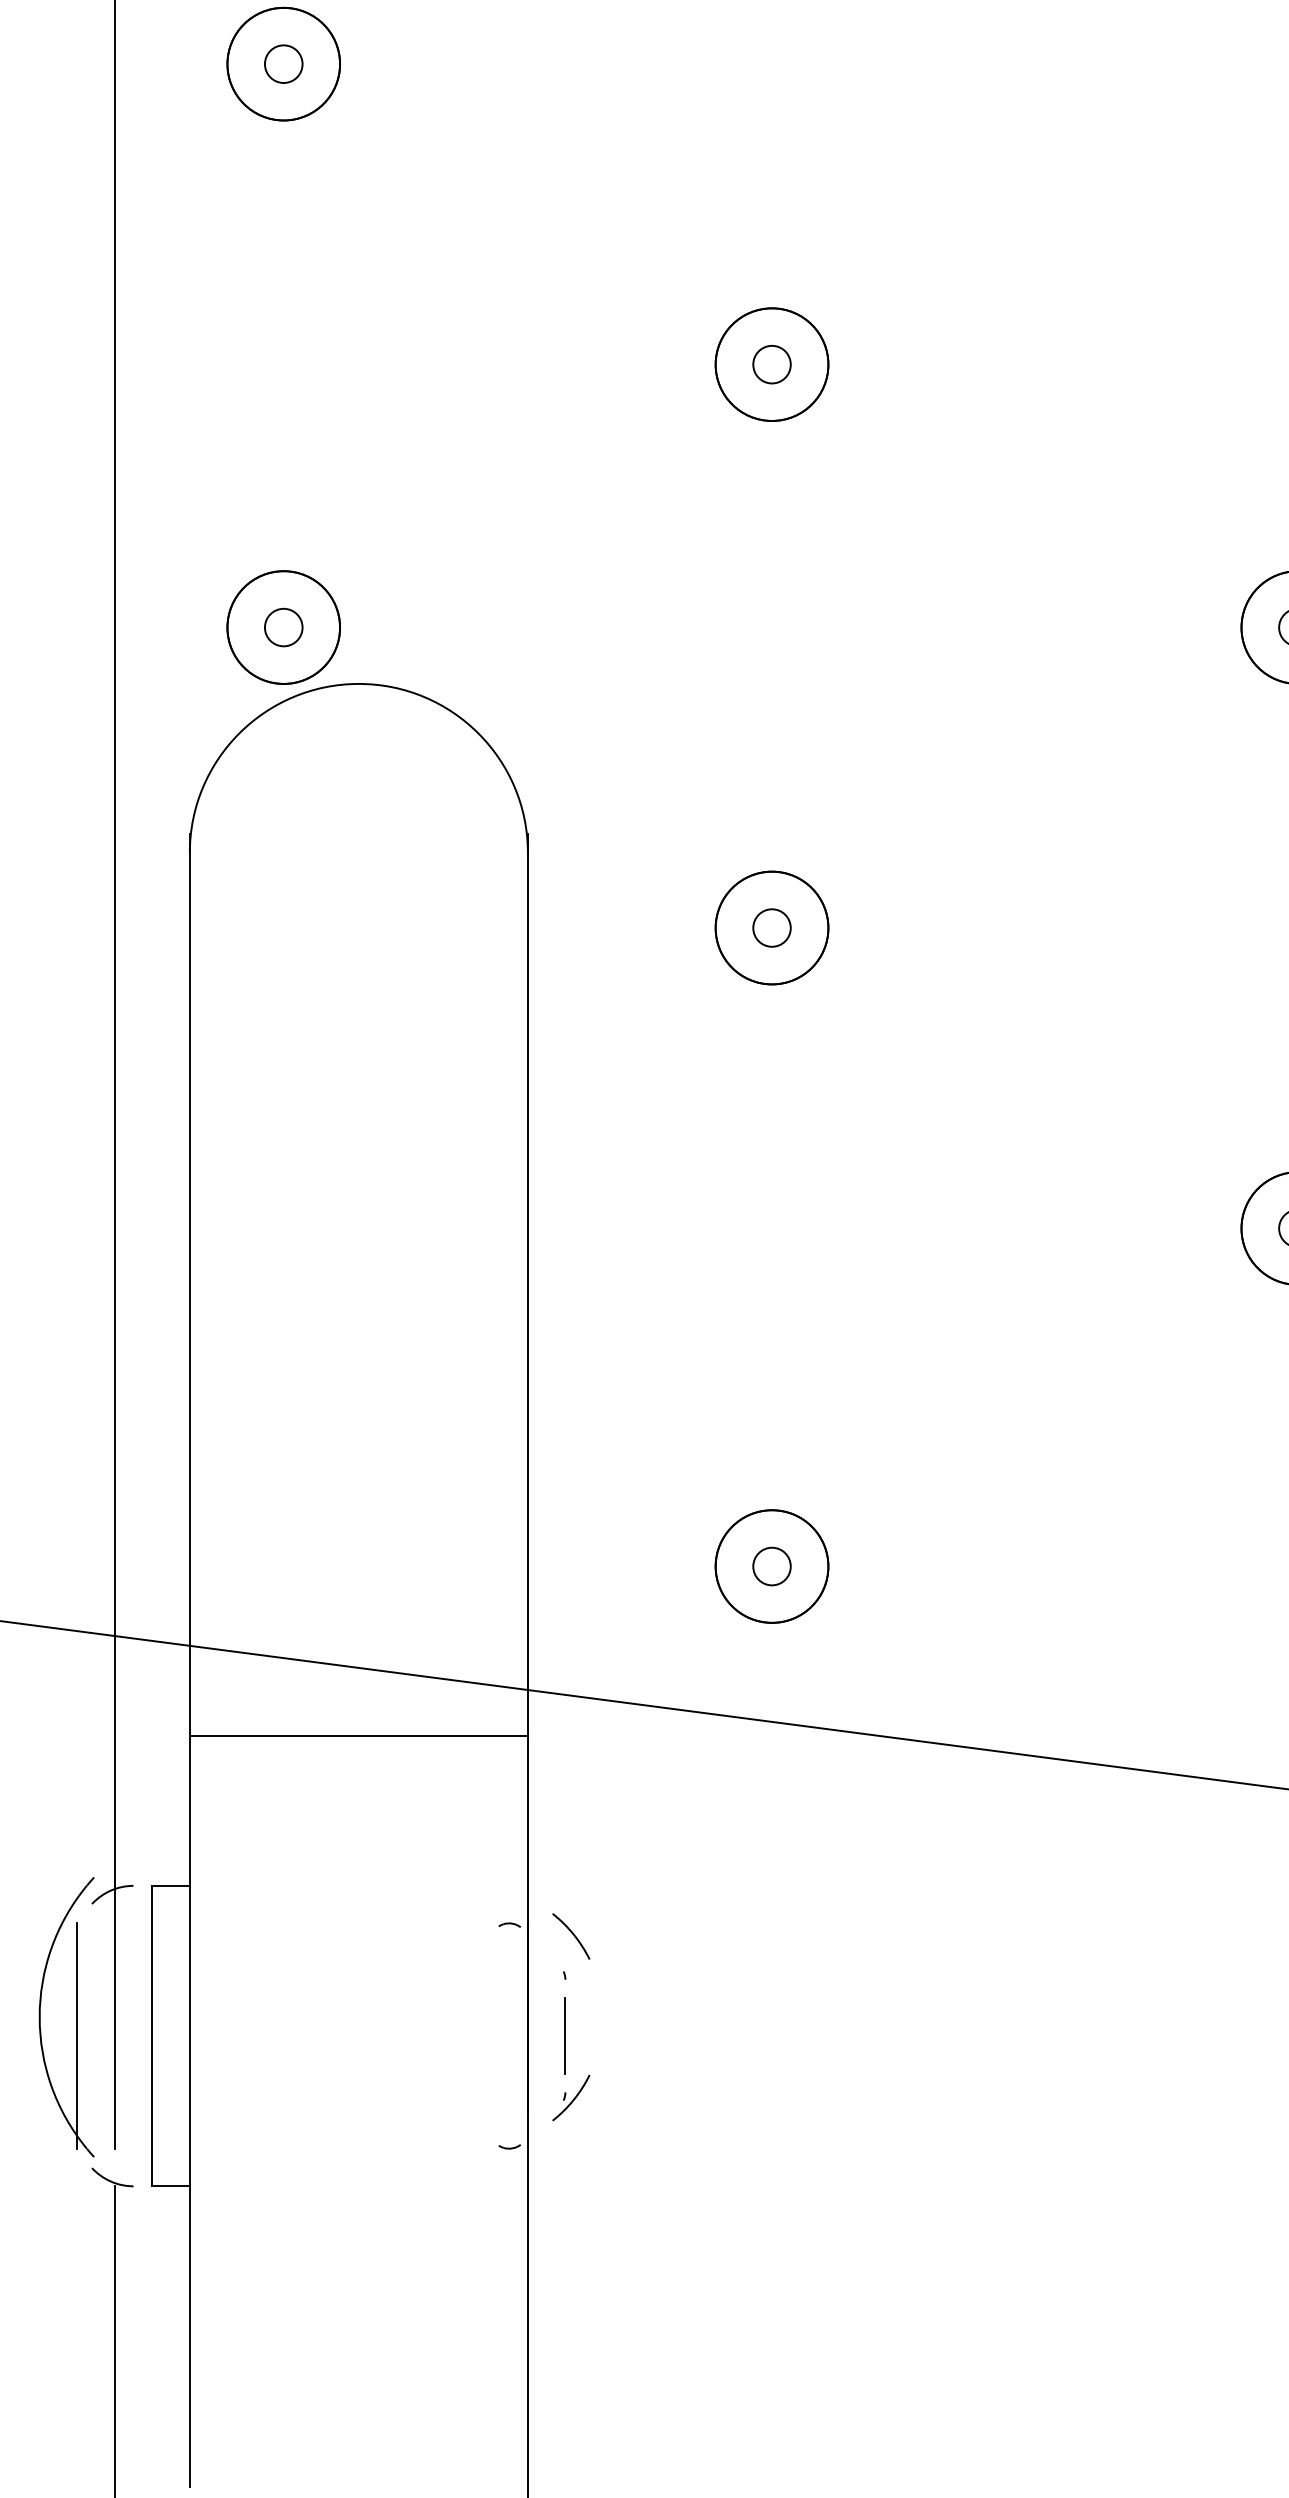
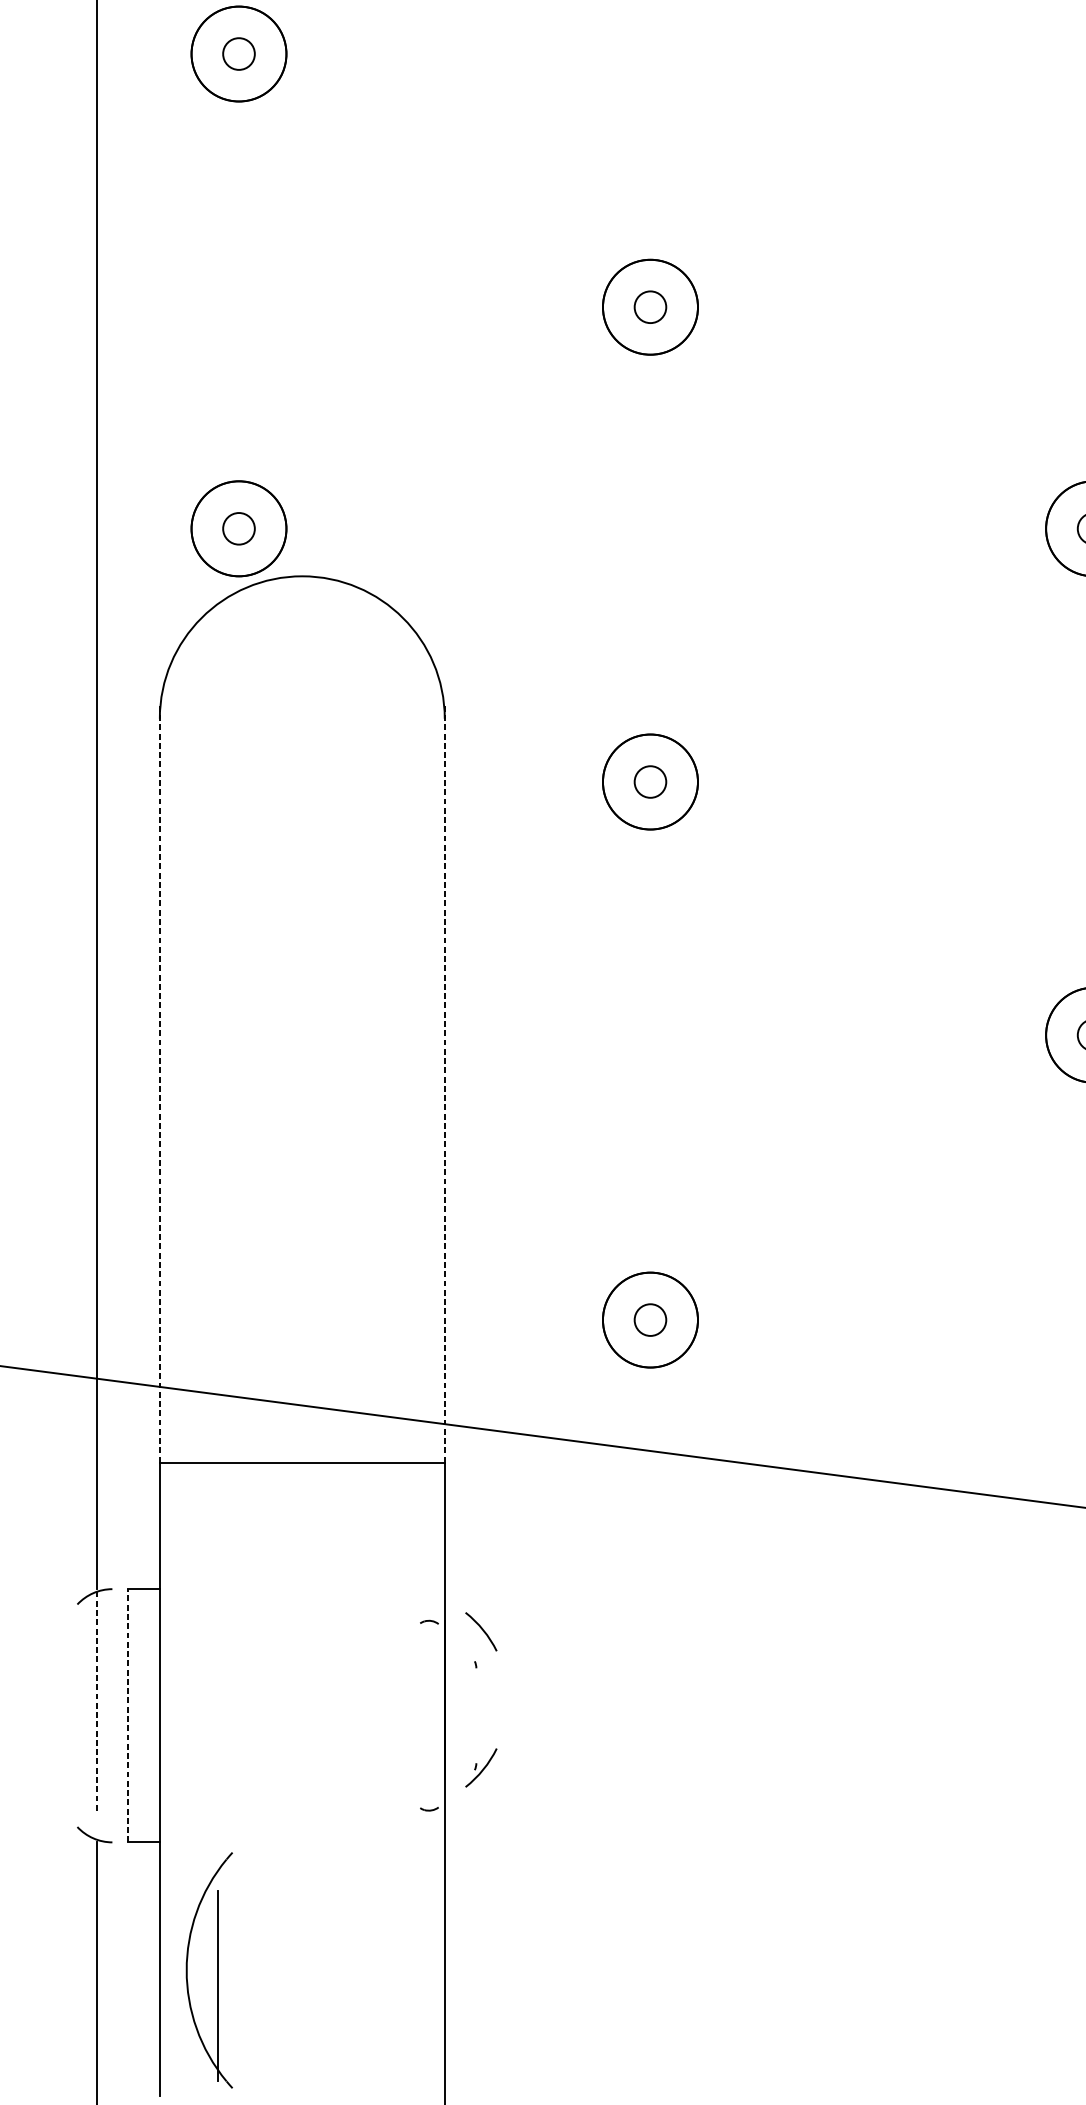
line: (189, 1284) -> (159, 1082), solid -> dashed
line: (527, 1284) -> (444, 1082), solid -> dashed
line: (114, 2016) -> (96, 1699), solid -> dashed
part: (76, 2017) -> (217, 1970), moved
line: (152, 2035) -> (128, 1715), solid -> dashed
line: (565, 2035) -> (476, 1715), removed

